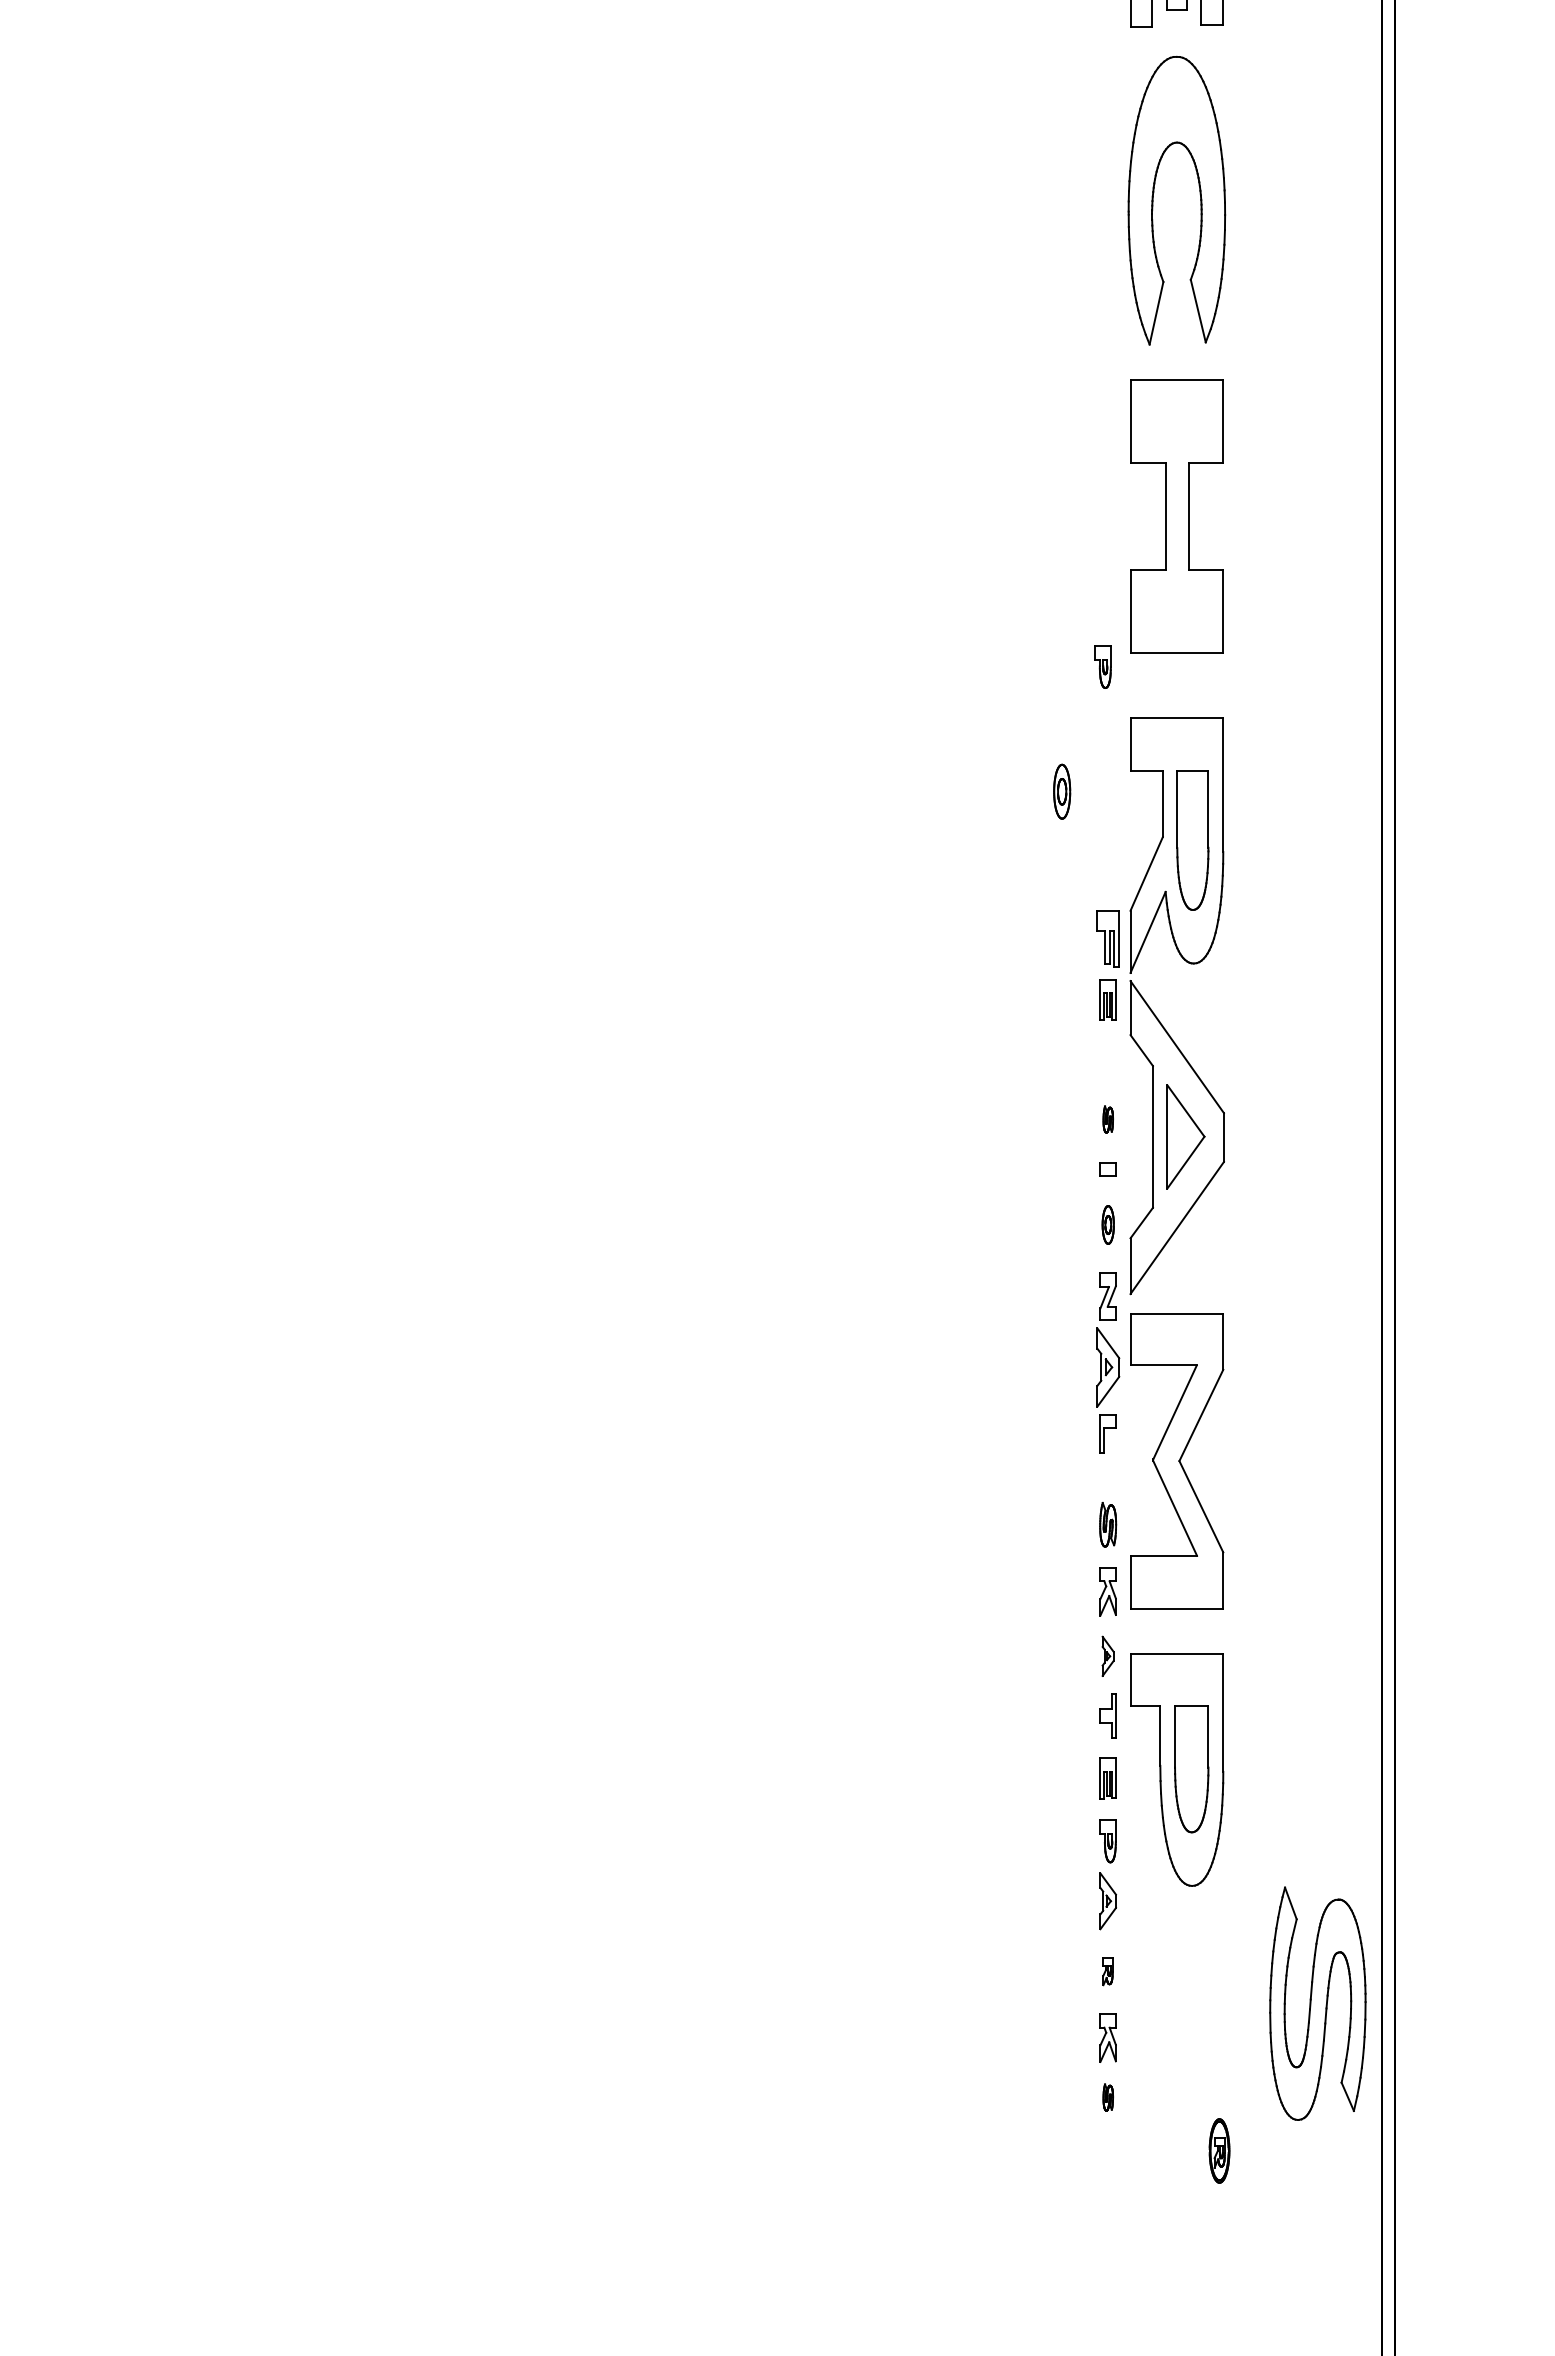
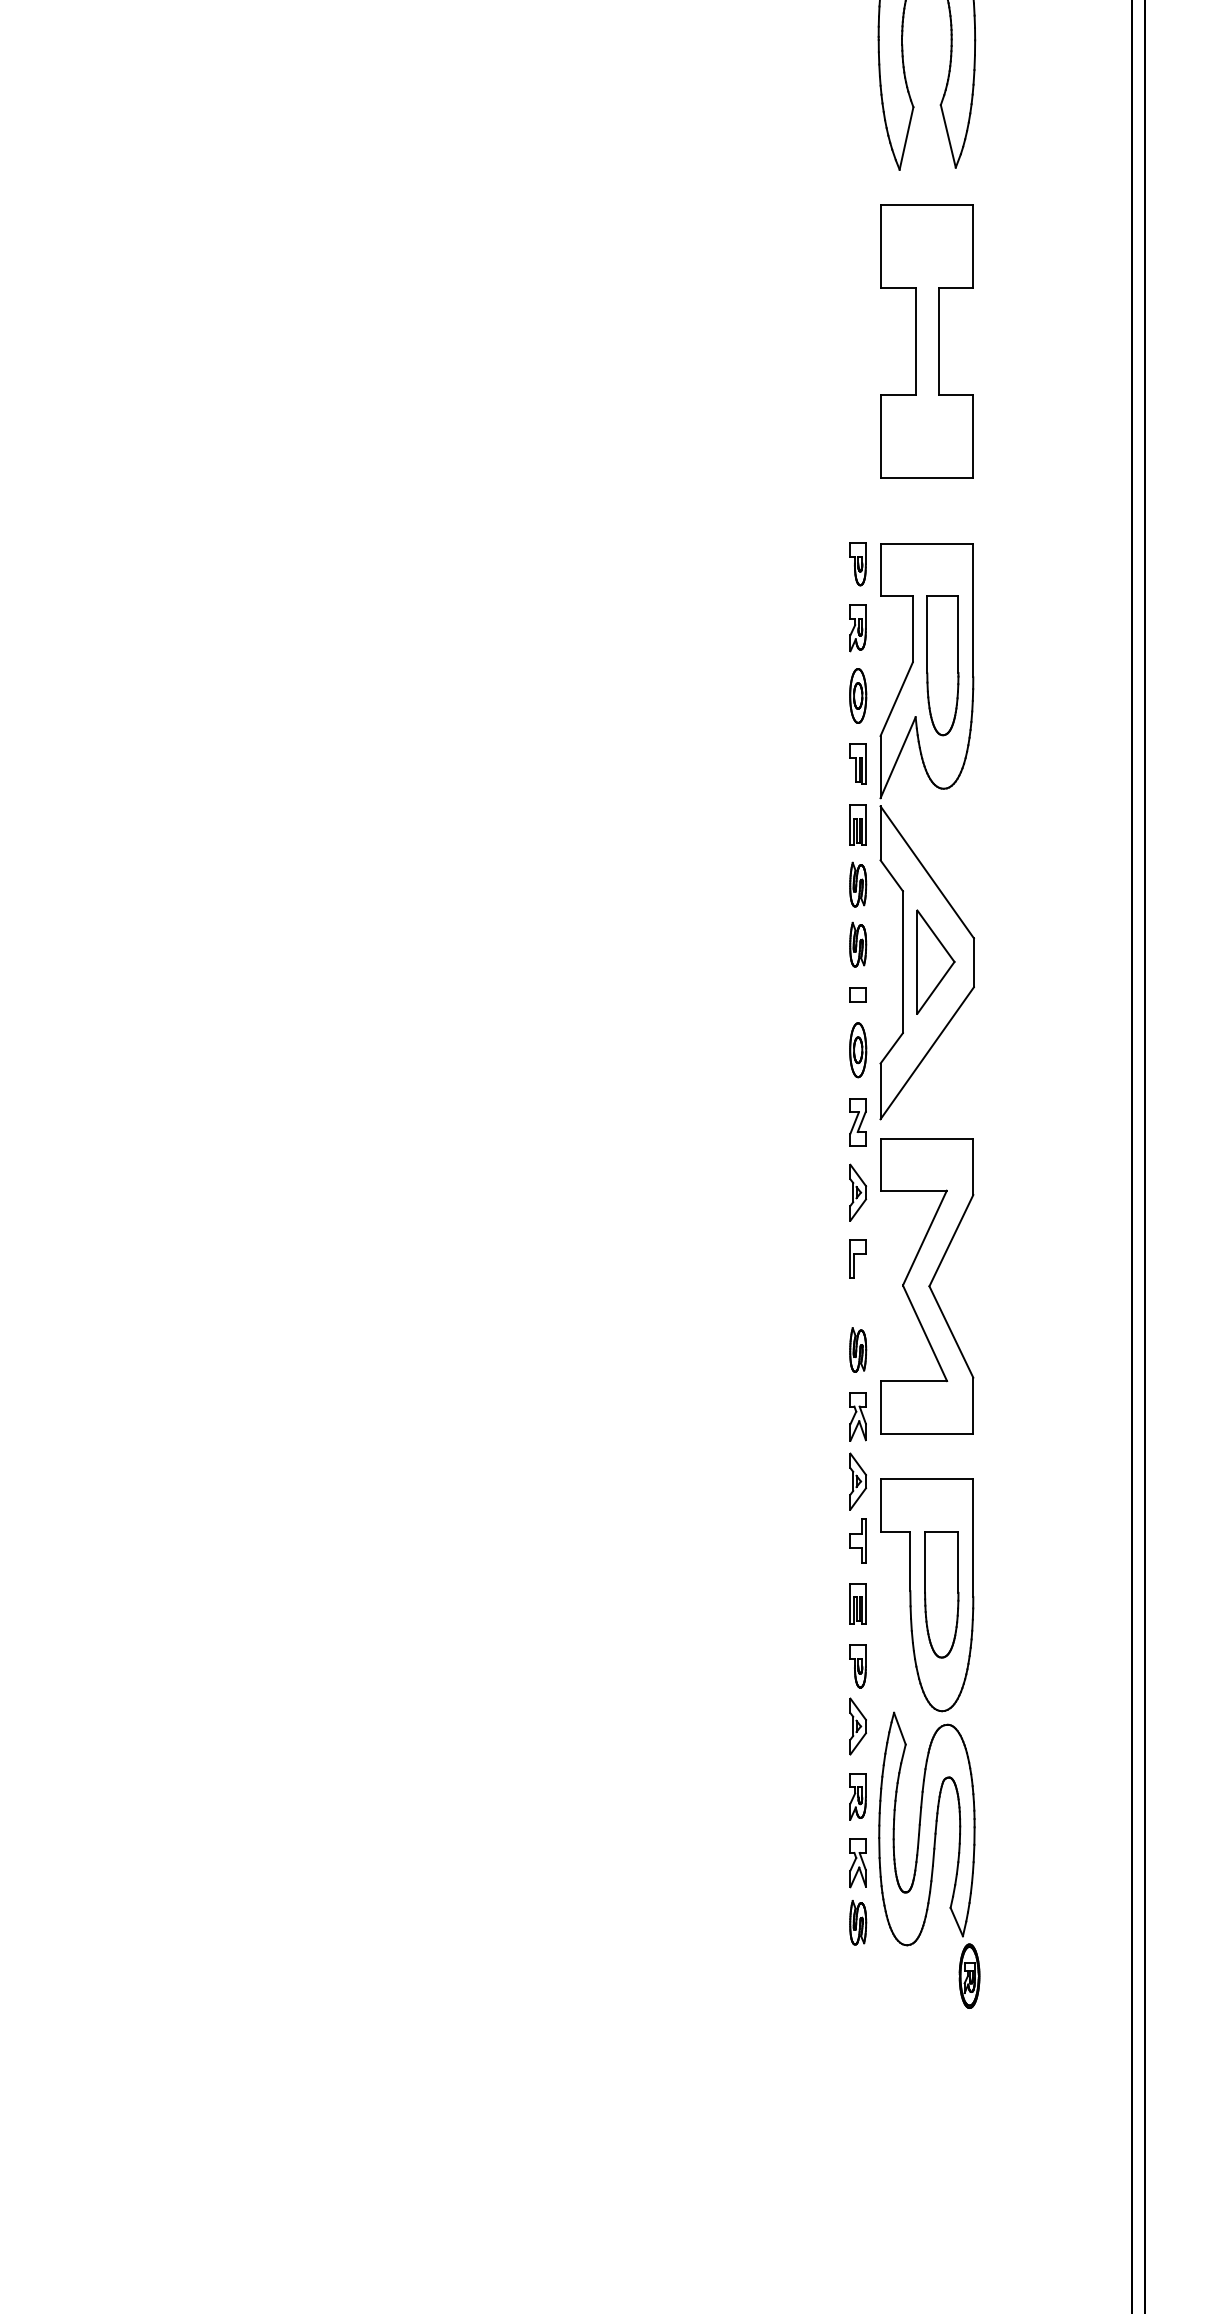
part: (1102, 666) -> (857, 563), moved
part: (1062, 791) -> (858, 695), moved
part: (1107, 802) -> (857, 627), added
part: (1107, 938) -> (857, 763), size x0.71
part: (1108, 1059) -> (858, 884), added
part: (1108, 1119) -> (858, 944), size x1.67
part: (1108, 1224) -> (858, 1049), size x1.43
part: (1107, 1367) -> (857, 1192), size x0.71
part: (1107, 1656) -> (857, 1481), size x1.43
part: (1107, 1971) -> (857, 1796), size x1.67
part: (1317, 2003) -> (926, 1828), moved
part: (1108, 2097) -> (858, 1922), size x1.67

